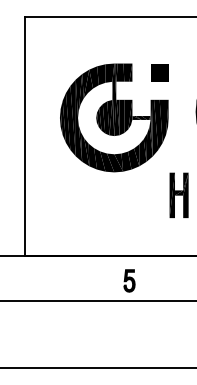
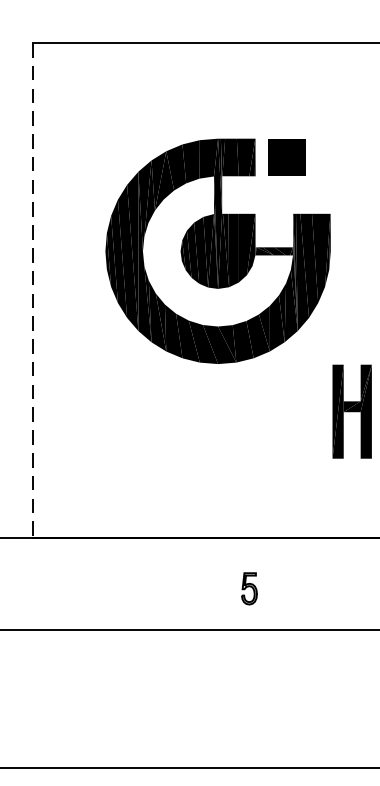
part: (159, 72) -> (286, 157), moved
line: (24, 136) -> (32, 289), solid -> dashed
part: (129, 280) -> (249, 587), size x0.7

